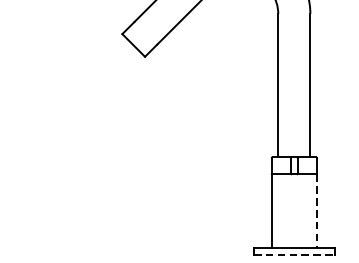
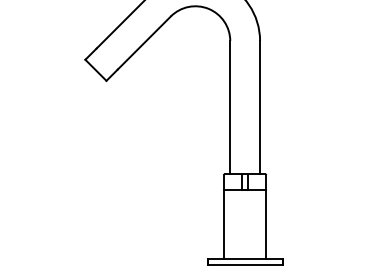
line: (317, 211) -> (266, 224), dashed -> solid
line: (294, 254) -> (245, 264), dashed -> solid

